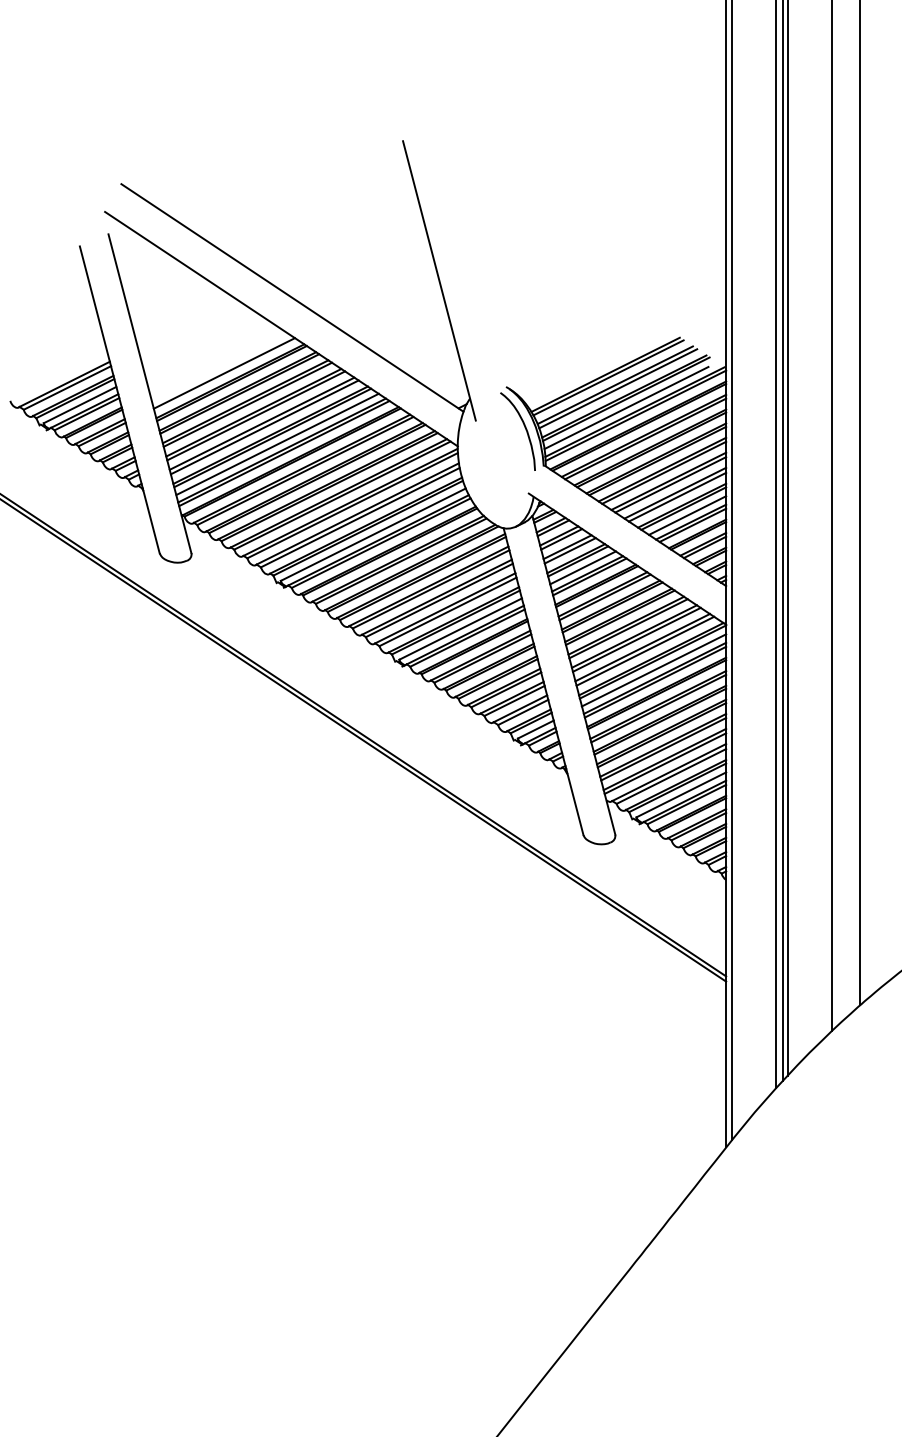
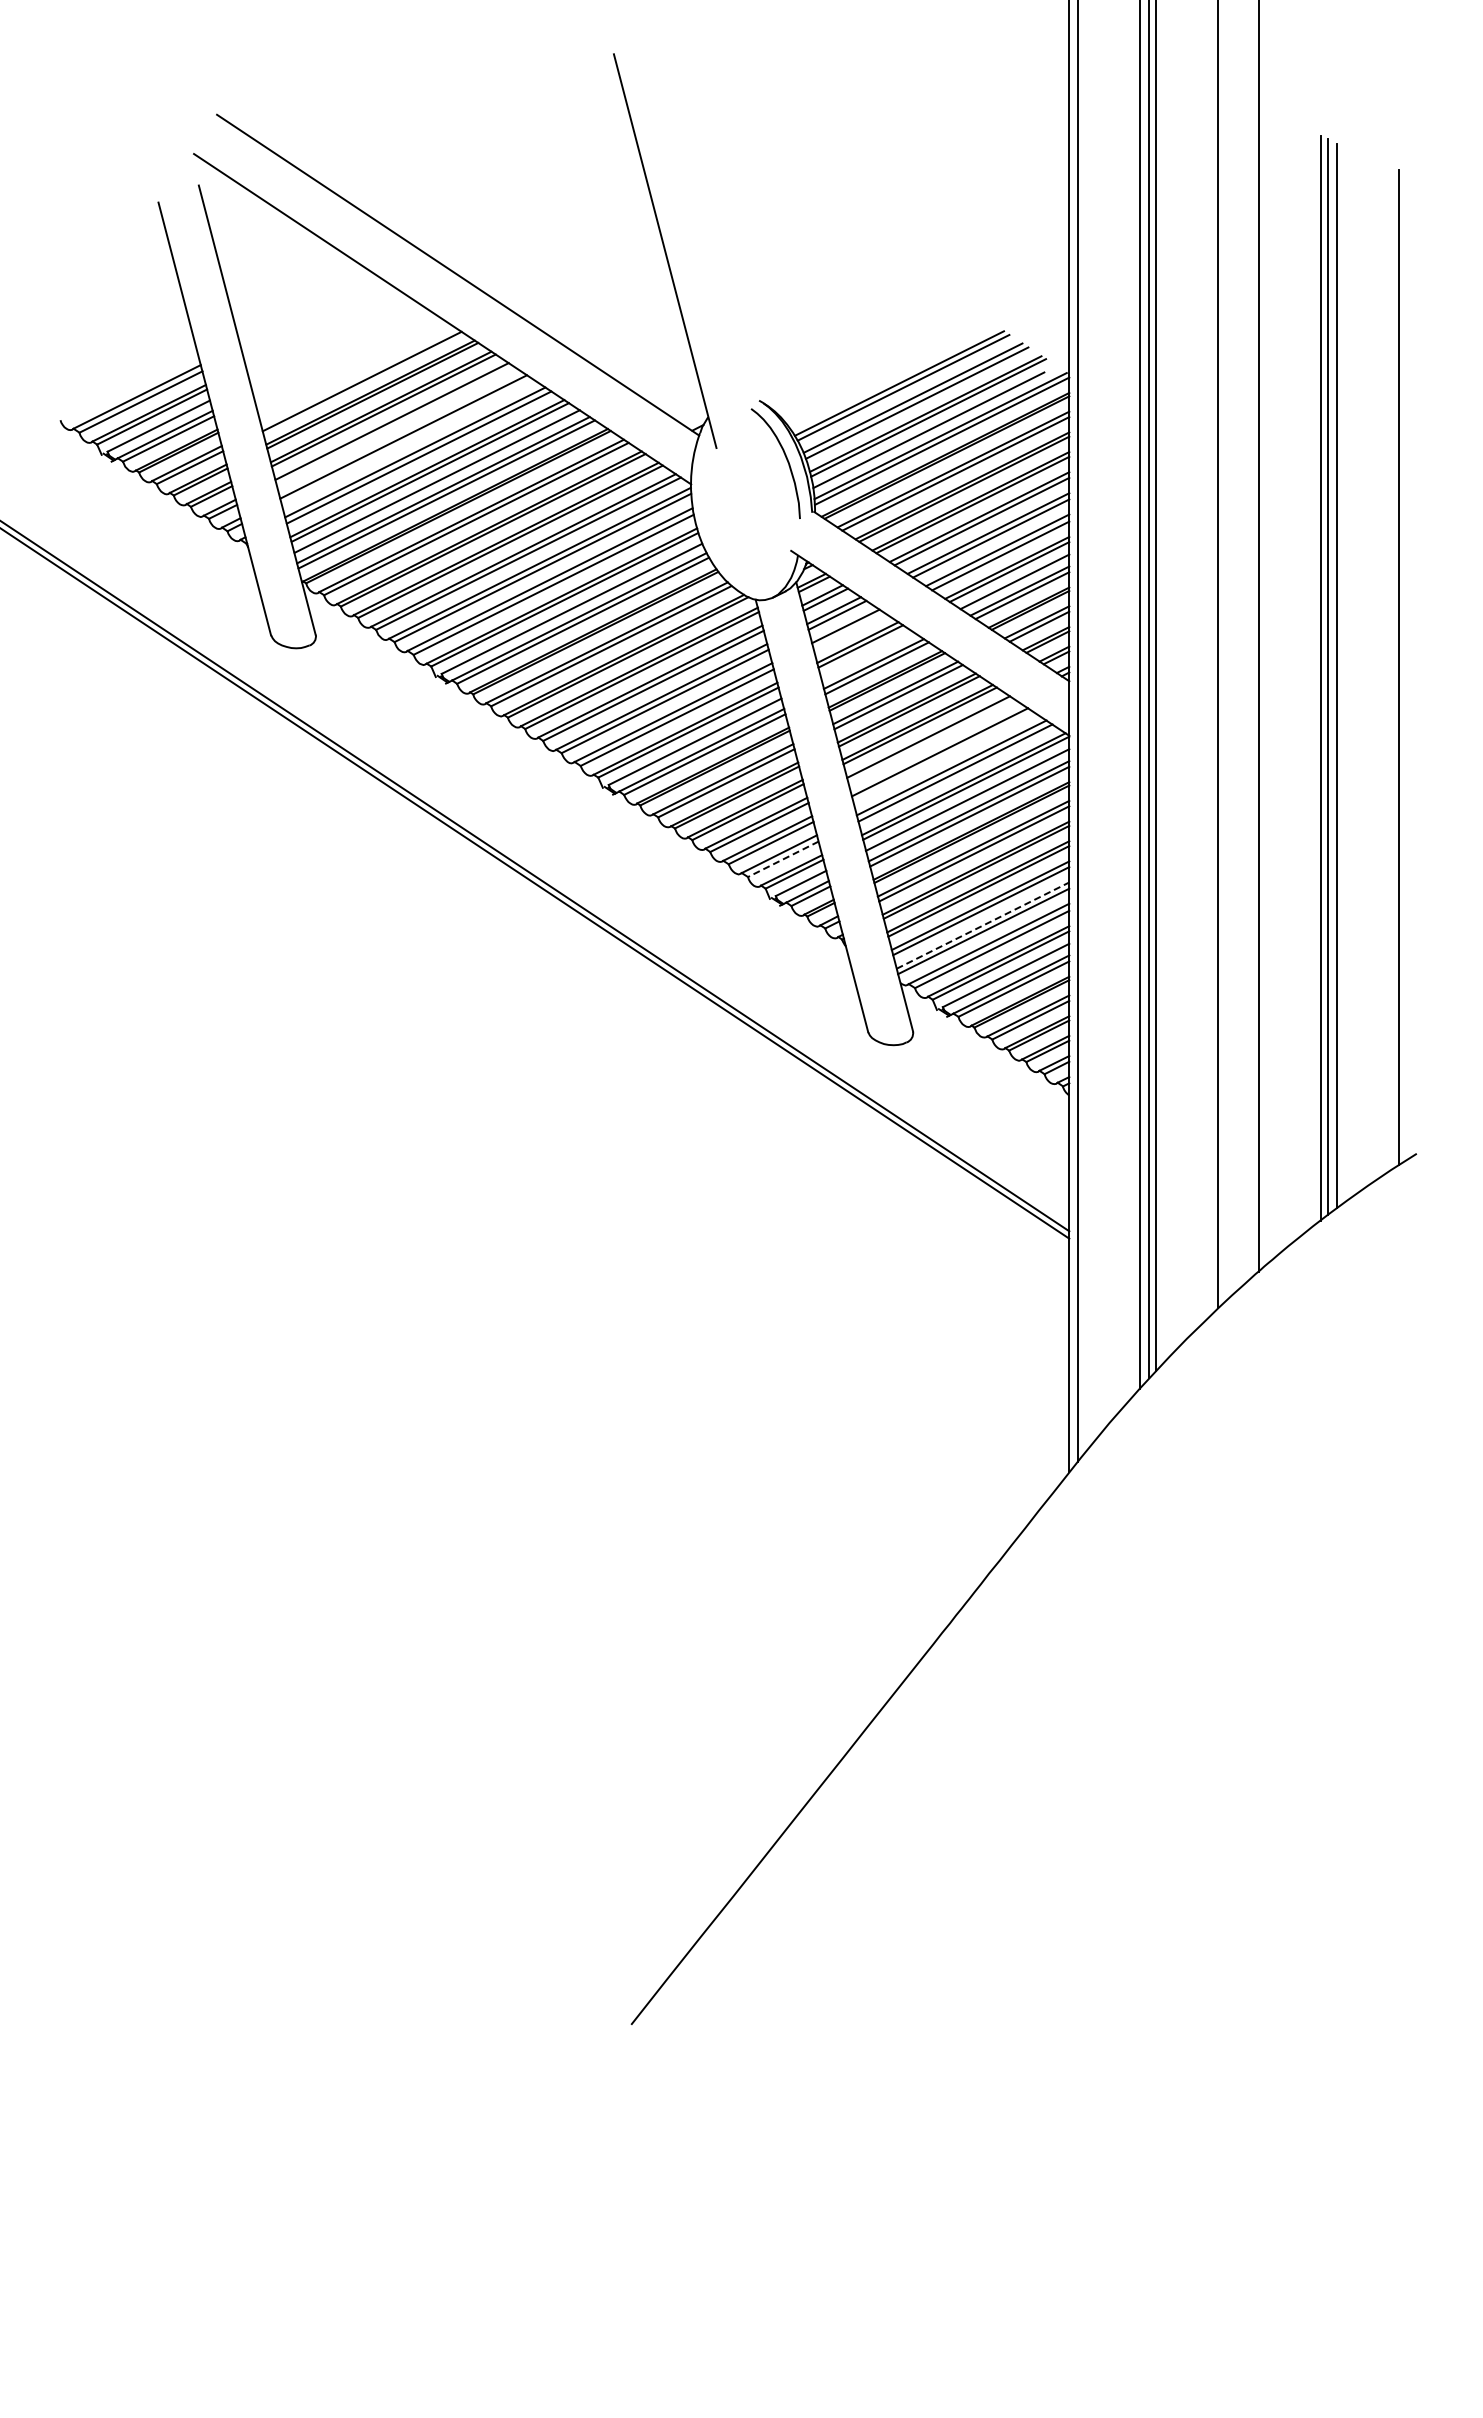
line: (247, 404) -> (394, 425), removed
line: (255, 415) -> (406, 441), removed
line: (570, 550) -> (849, 631), removed
line: (582, 567) -> (867, 655), removed
line: (628, 628) -> (931, 741), removed
line: (636, 639) -> (943, 756), removed
line: (523, 712) -> (783, 859), solid -> dashed
line: (664, 759) -> (982, 925), solid -> dashed

